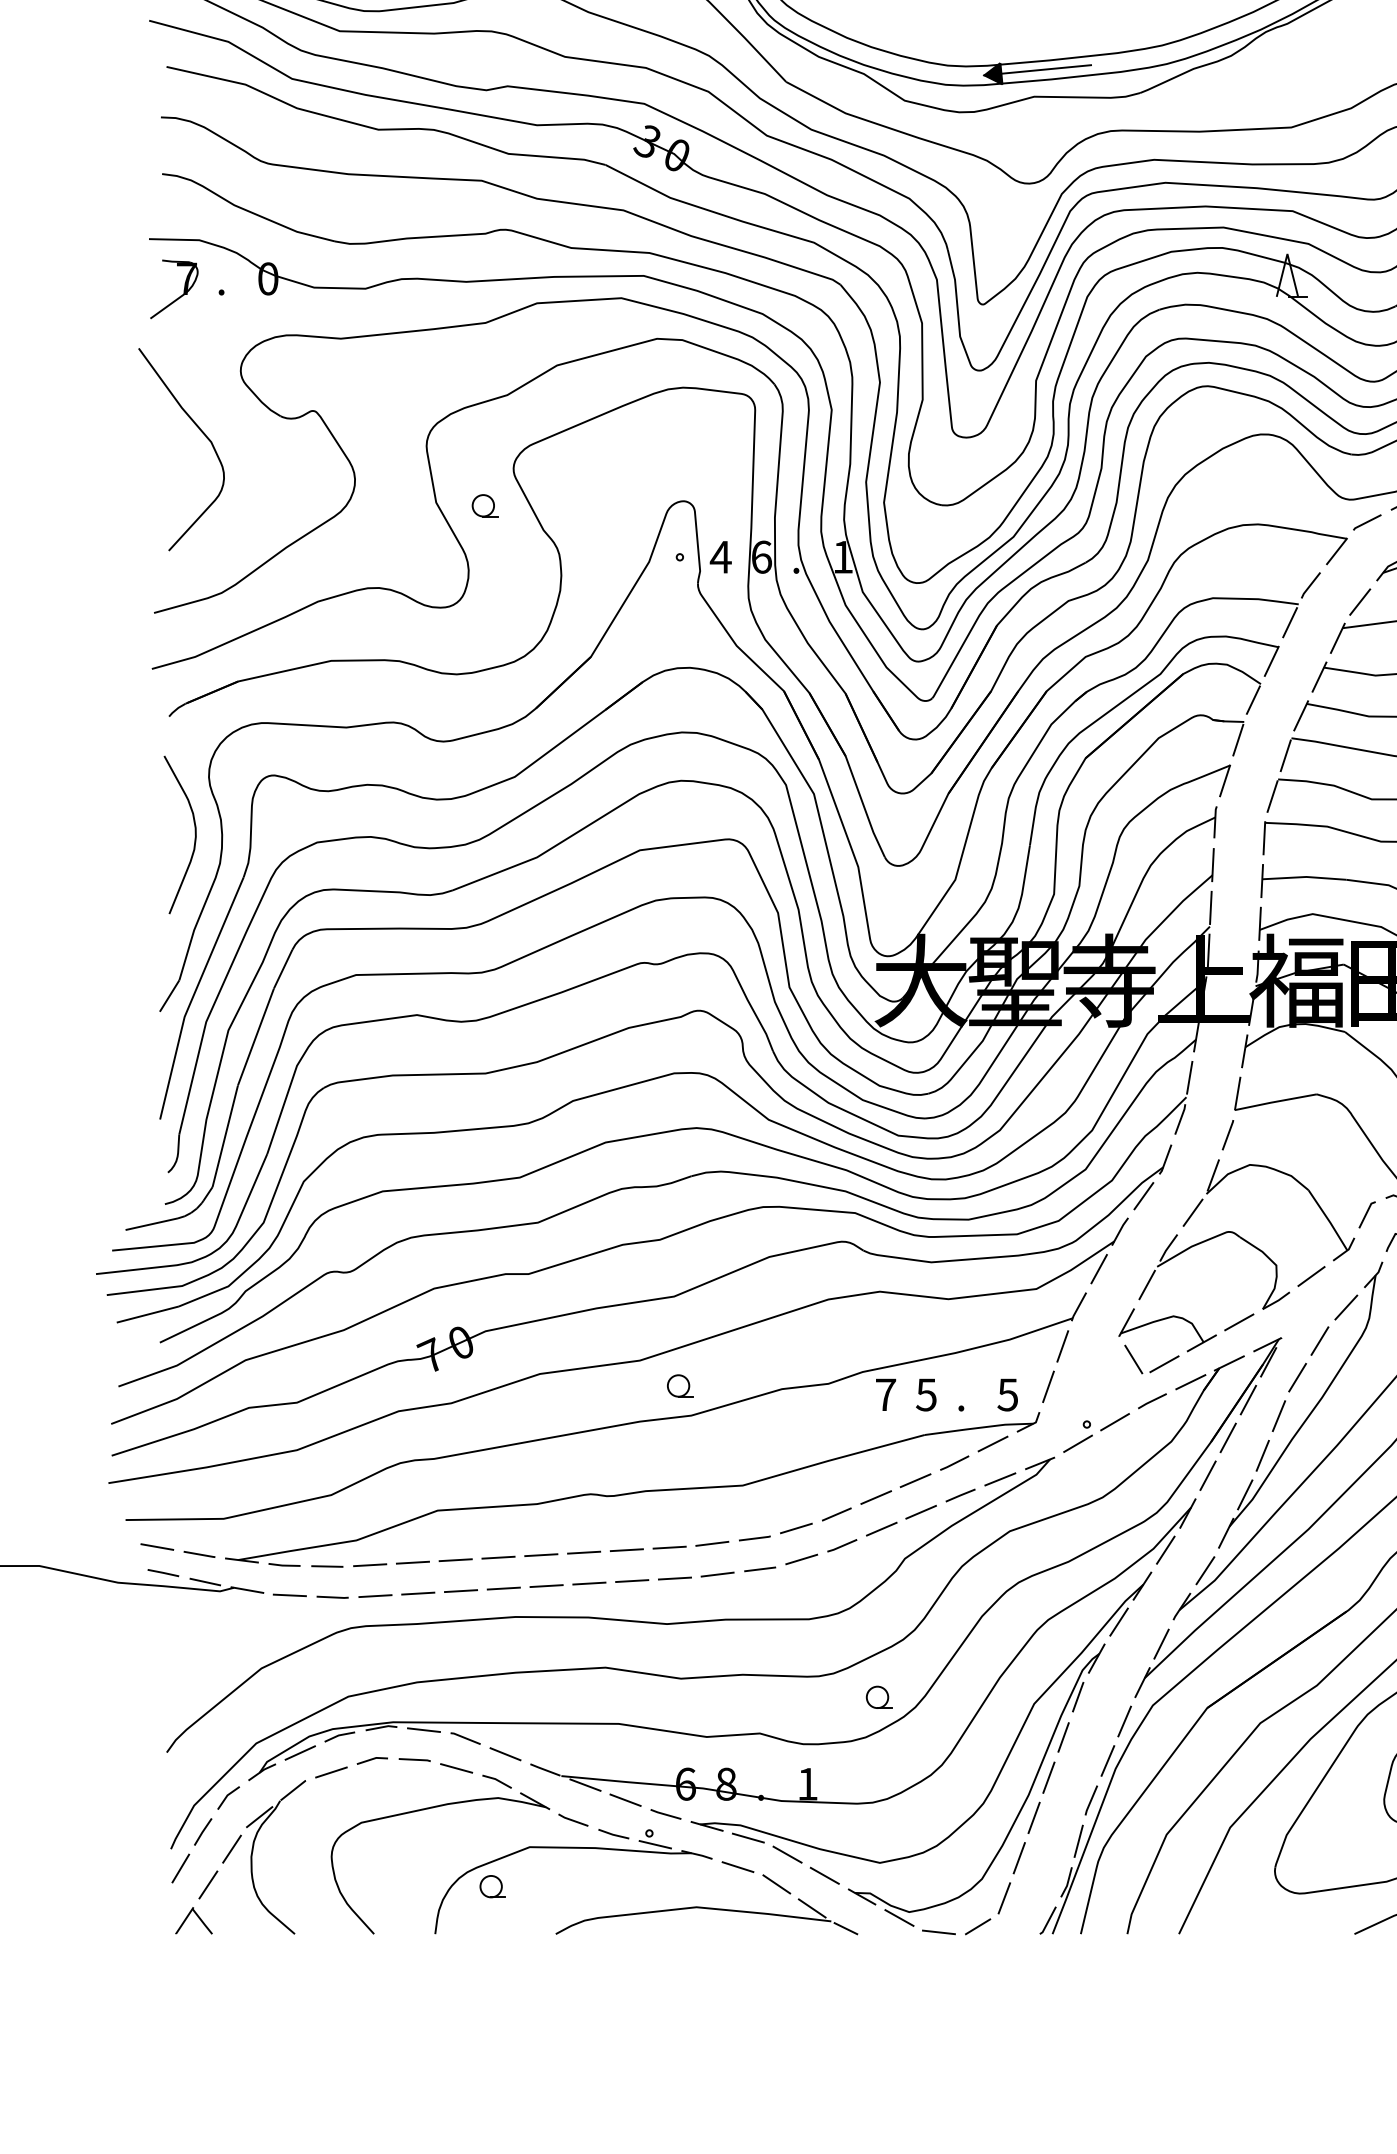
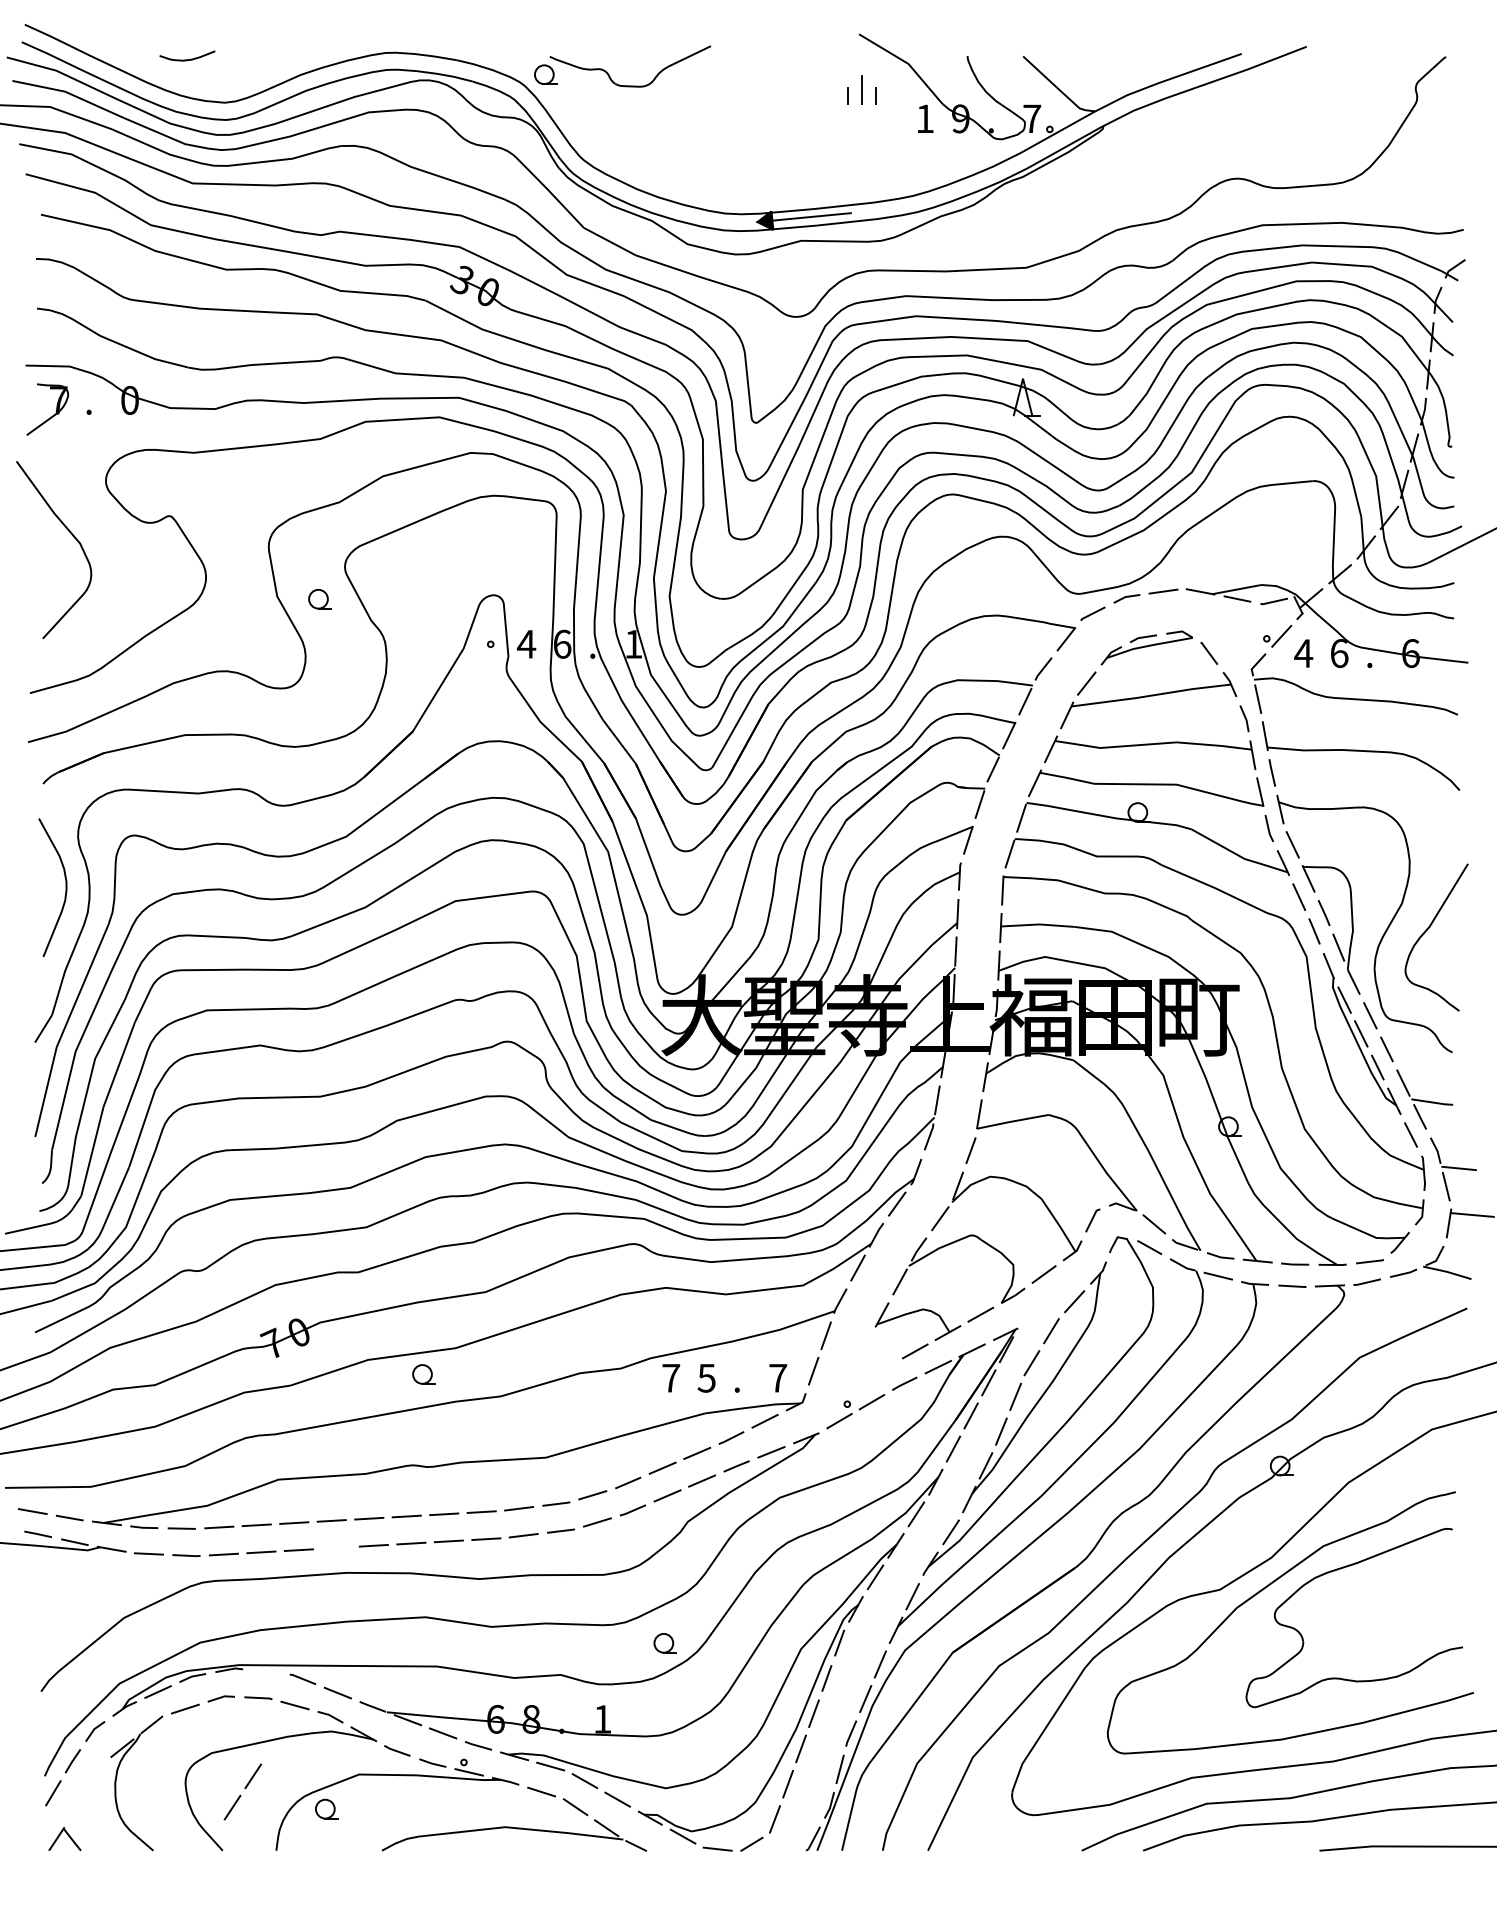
line: (1132, 1359) -> (887, 1347), removed
part: (679, 1386) -> (423, 1374), moved
text: (1008, 1395) -> (778, 1378), 5 -> 7
line: (503, 1588) -> (336, 1547), removed
line: (424, 1729) -> (266, 1671), removed
line: (222, 1863) -> (244, 1788), moved

